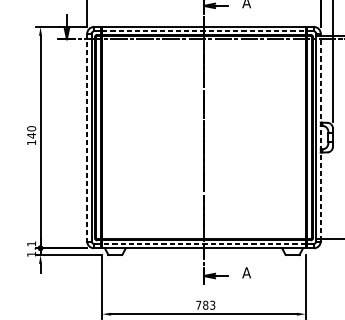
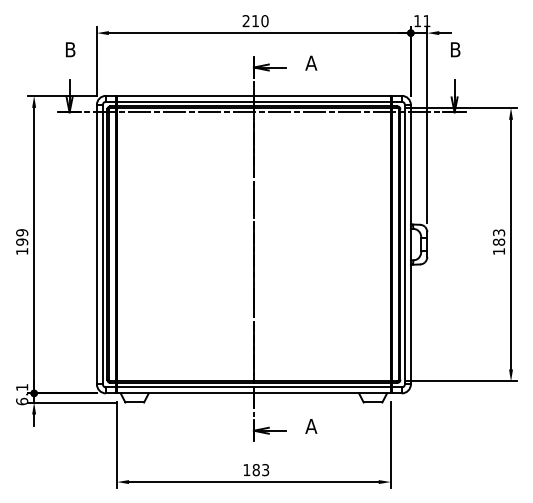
line: (203, 31) -> (253, 101), dashed -> solid
text: (31, 132) -> (22, 237), 140 -> 199
line: (86, 137) -> (96, 244), dashed -> solid
line: (320, 137) -> (410, 244), dashed -> solid
line: (203, 243) -> (253, 387), dashed -> solid
text: (31, 254) -> (22, 401), 1.1 -> 6.1
text: (198, 304) -> (246, 469), 783 -> 183

